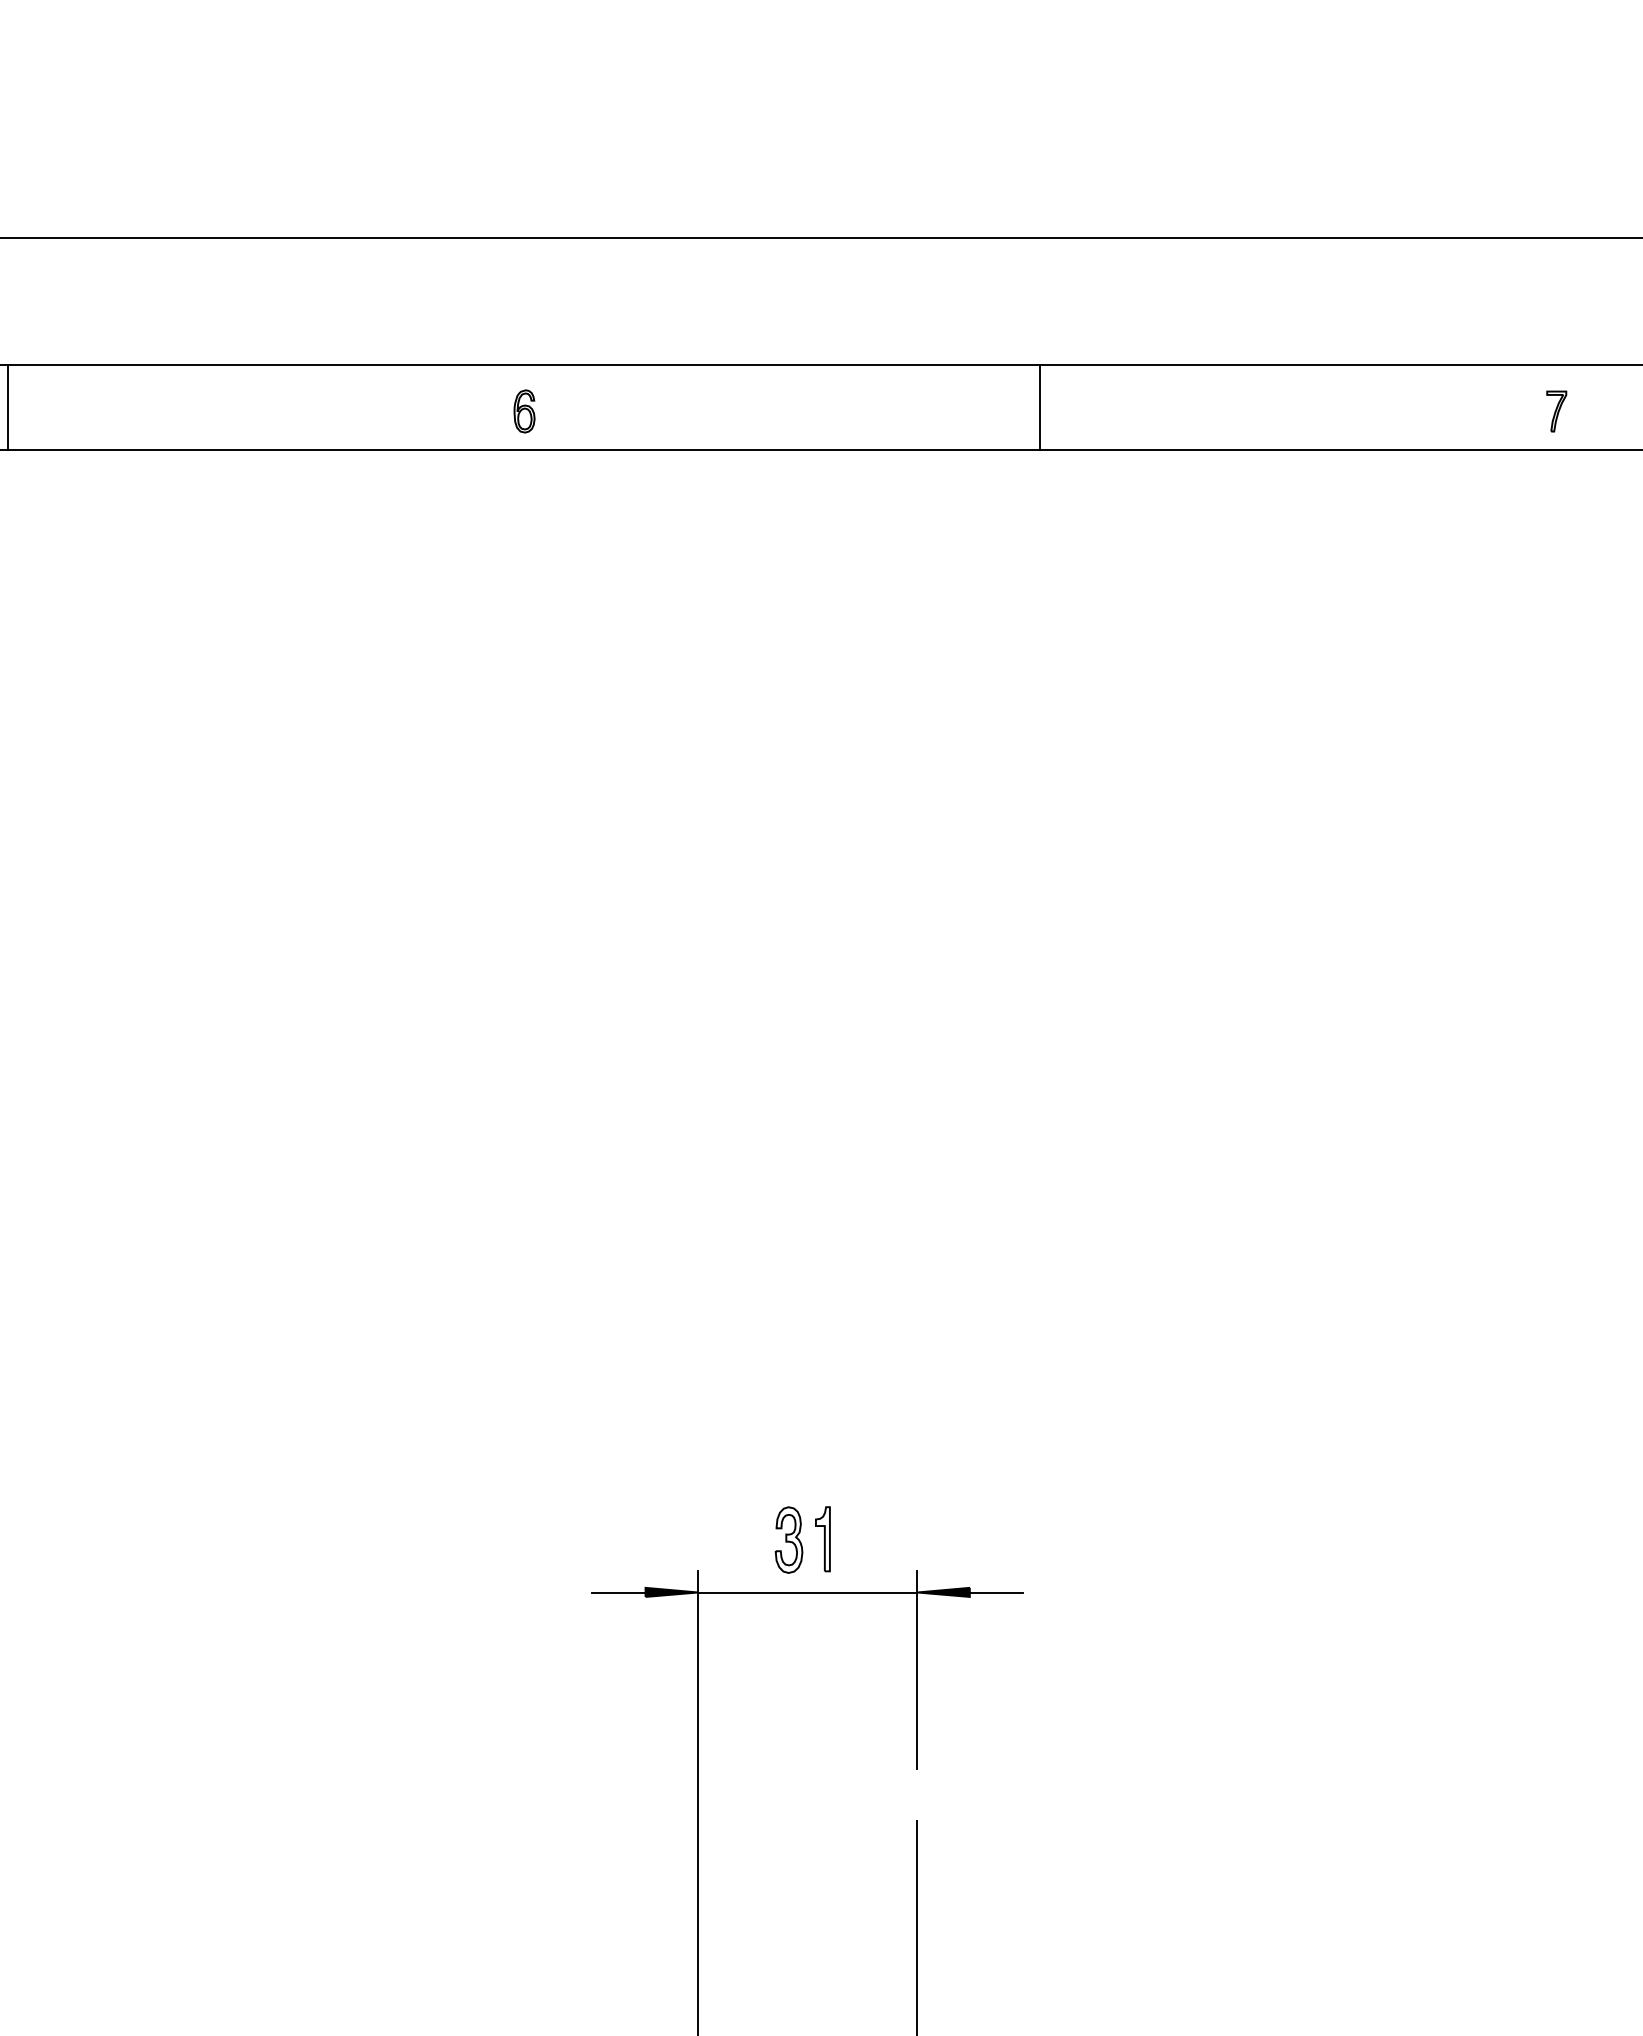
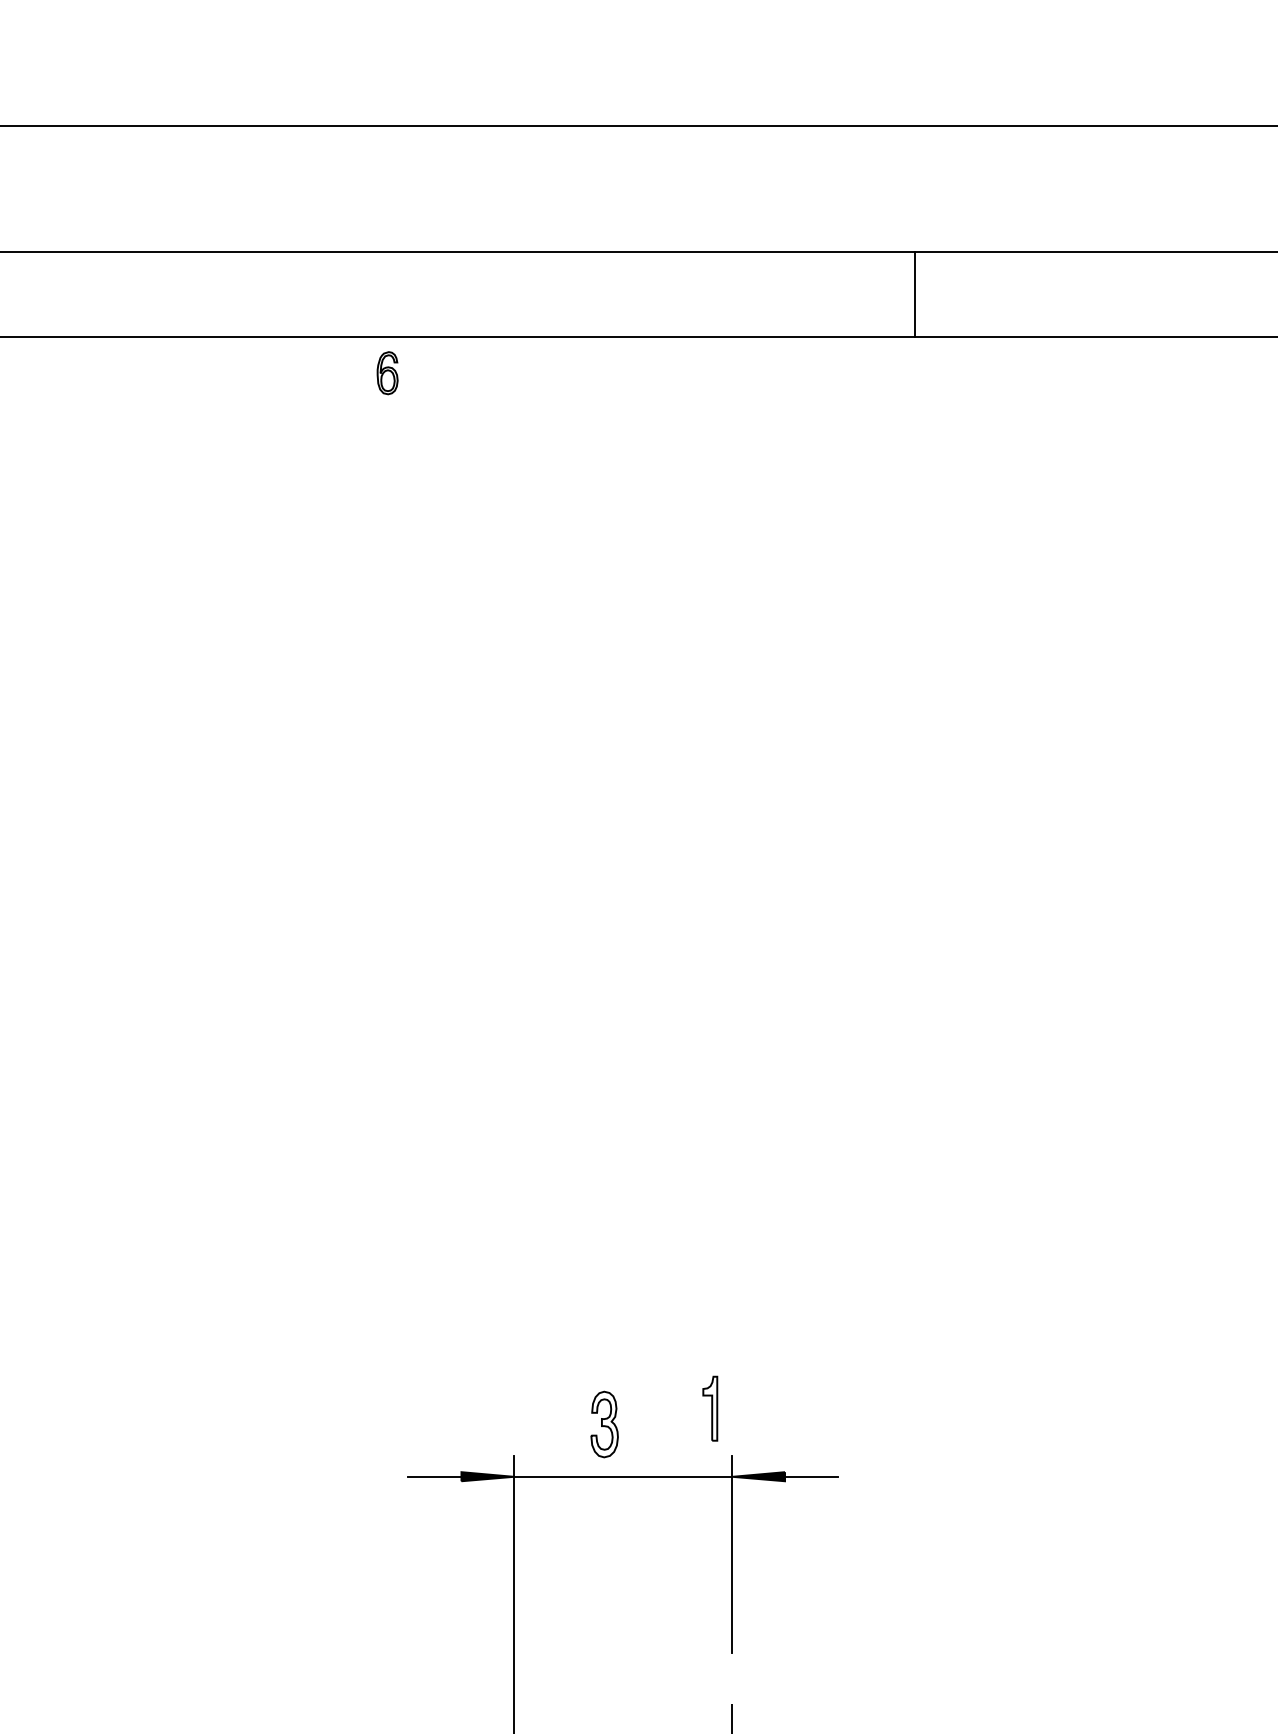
line: (1039, 407) -> (914, 294), moved
part: (524, 411) -> (387, 373), moved
part: (822, 1539) -> (709, 1408), moved

